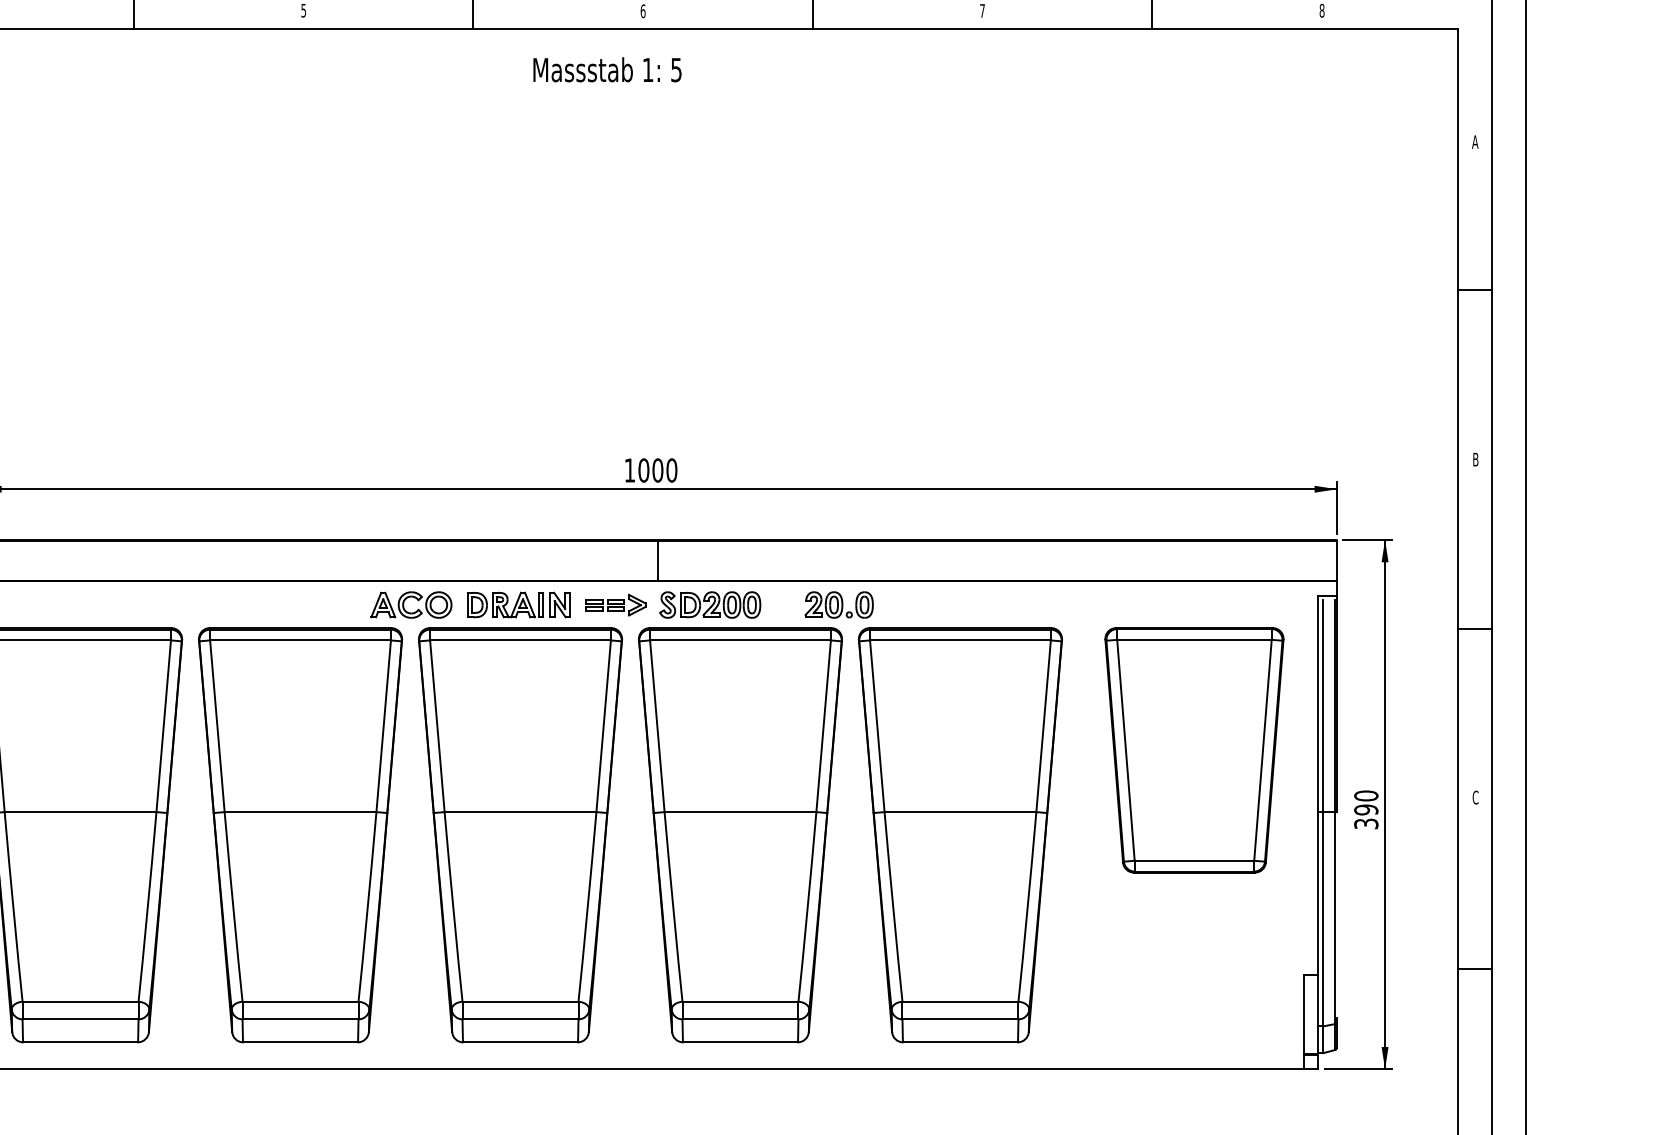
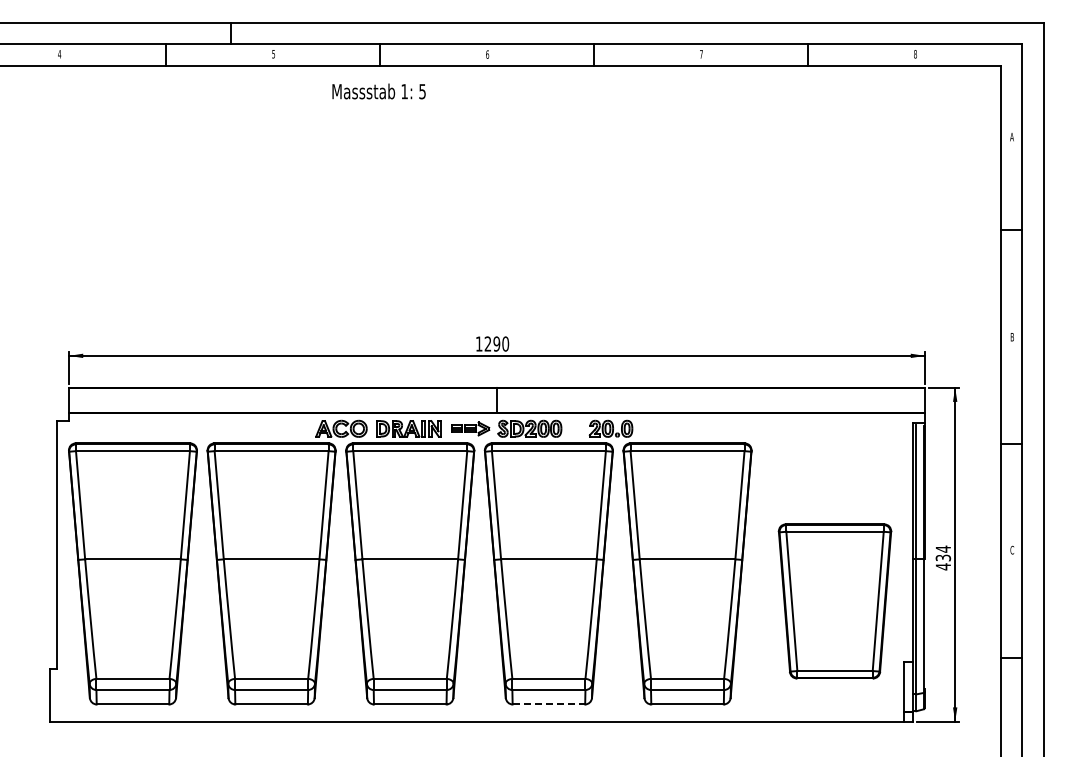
text: (606, 69) -> (378, 91), moved
text: (650, 469) -> (492, 343), 1000 -> 1290
part: (1193, 750) -> (834, 601), moved
text: (1366, 809) -> (943, 557), 390 -> 434
line: (741, 1042) -> (549, 704), solid -> dashed

